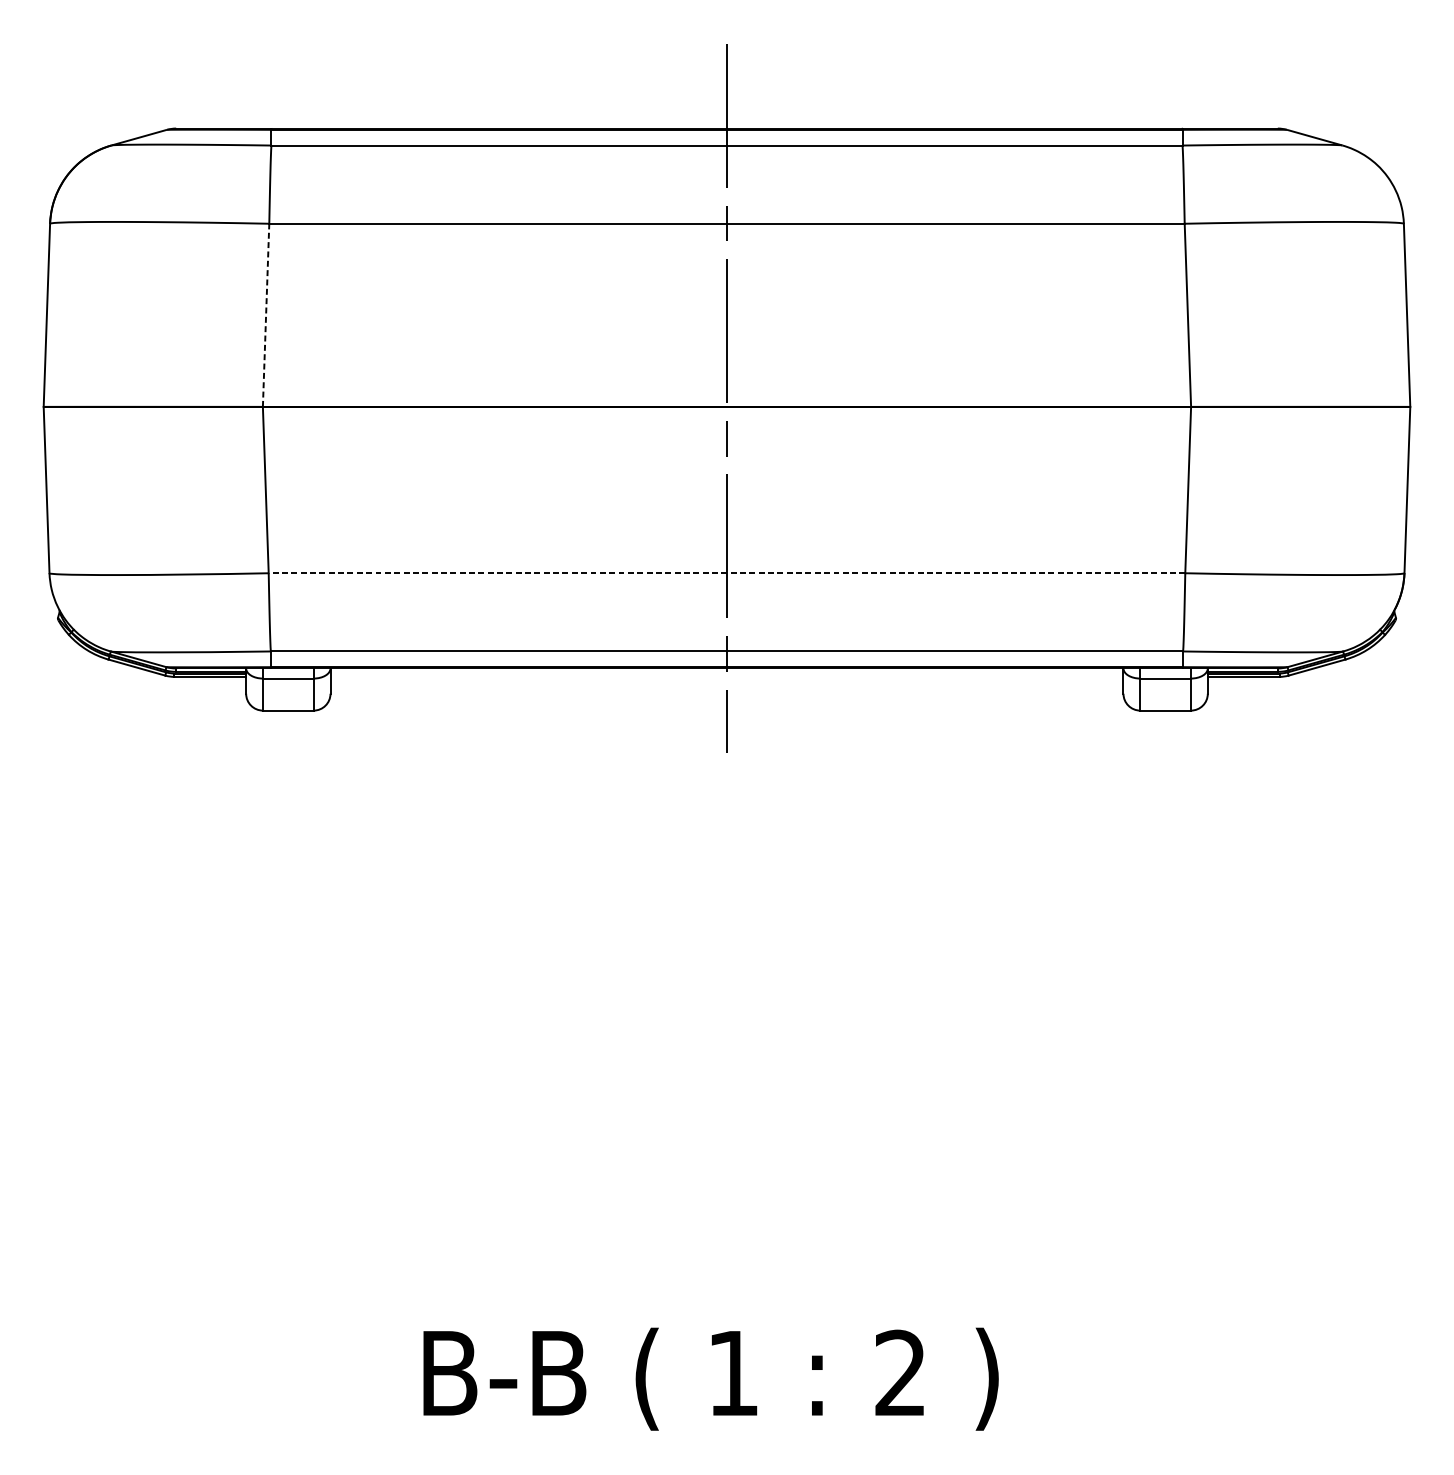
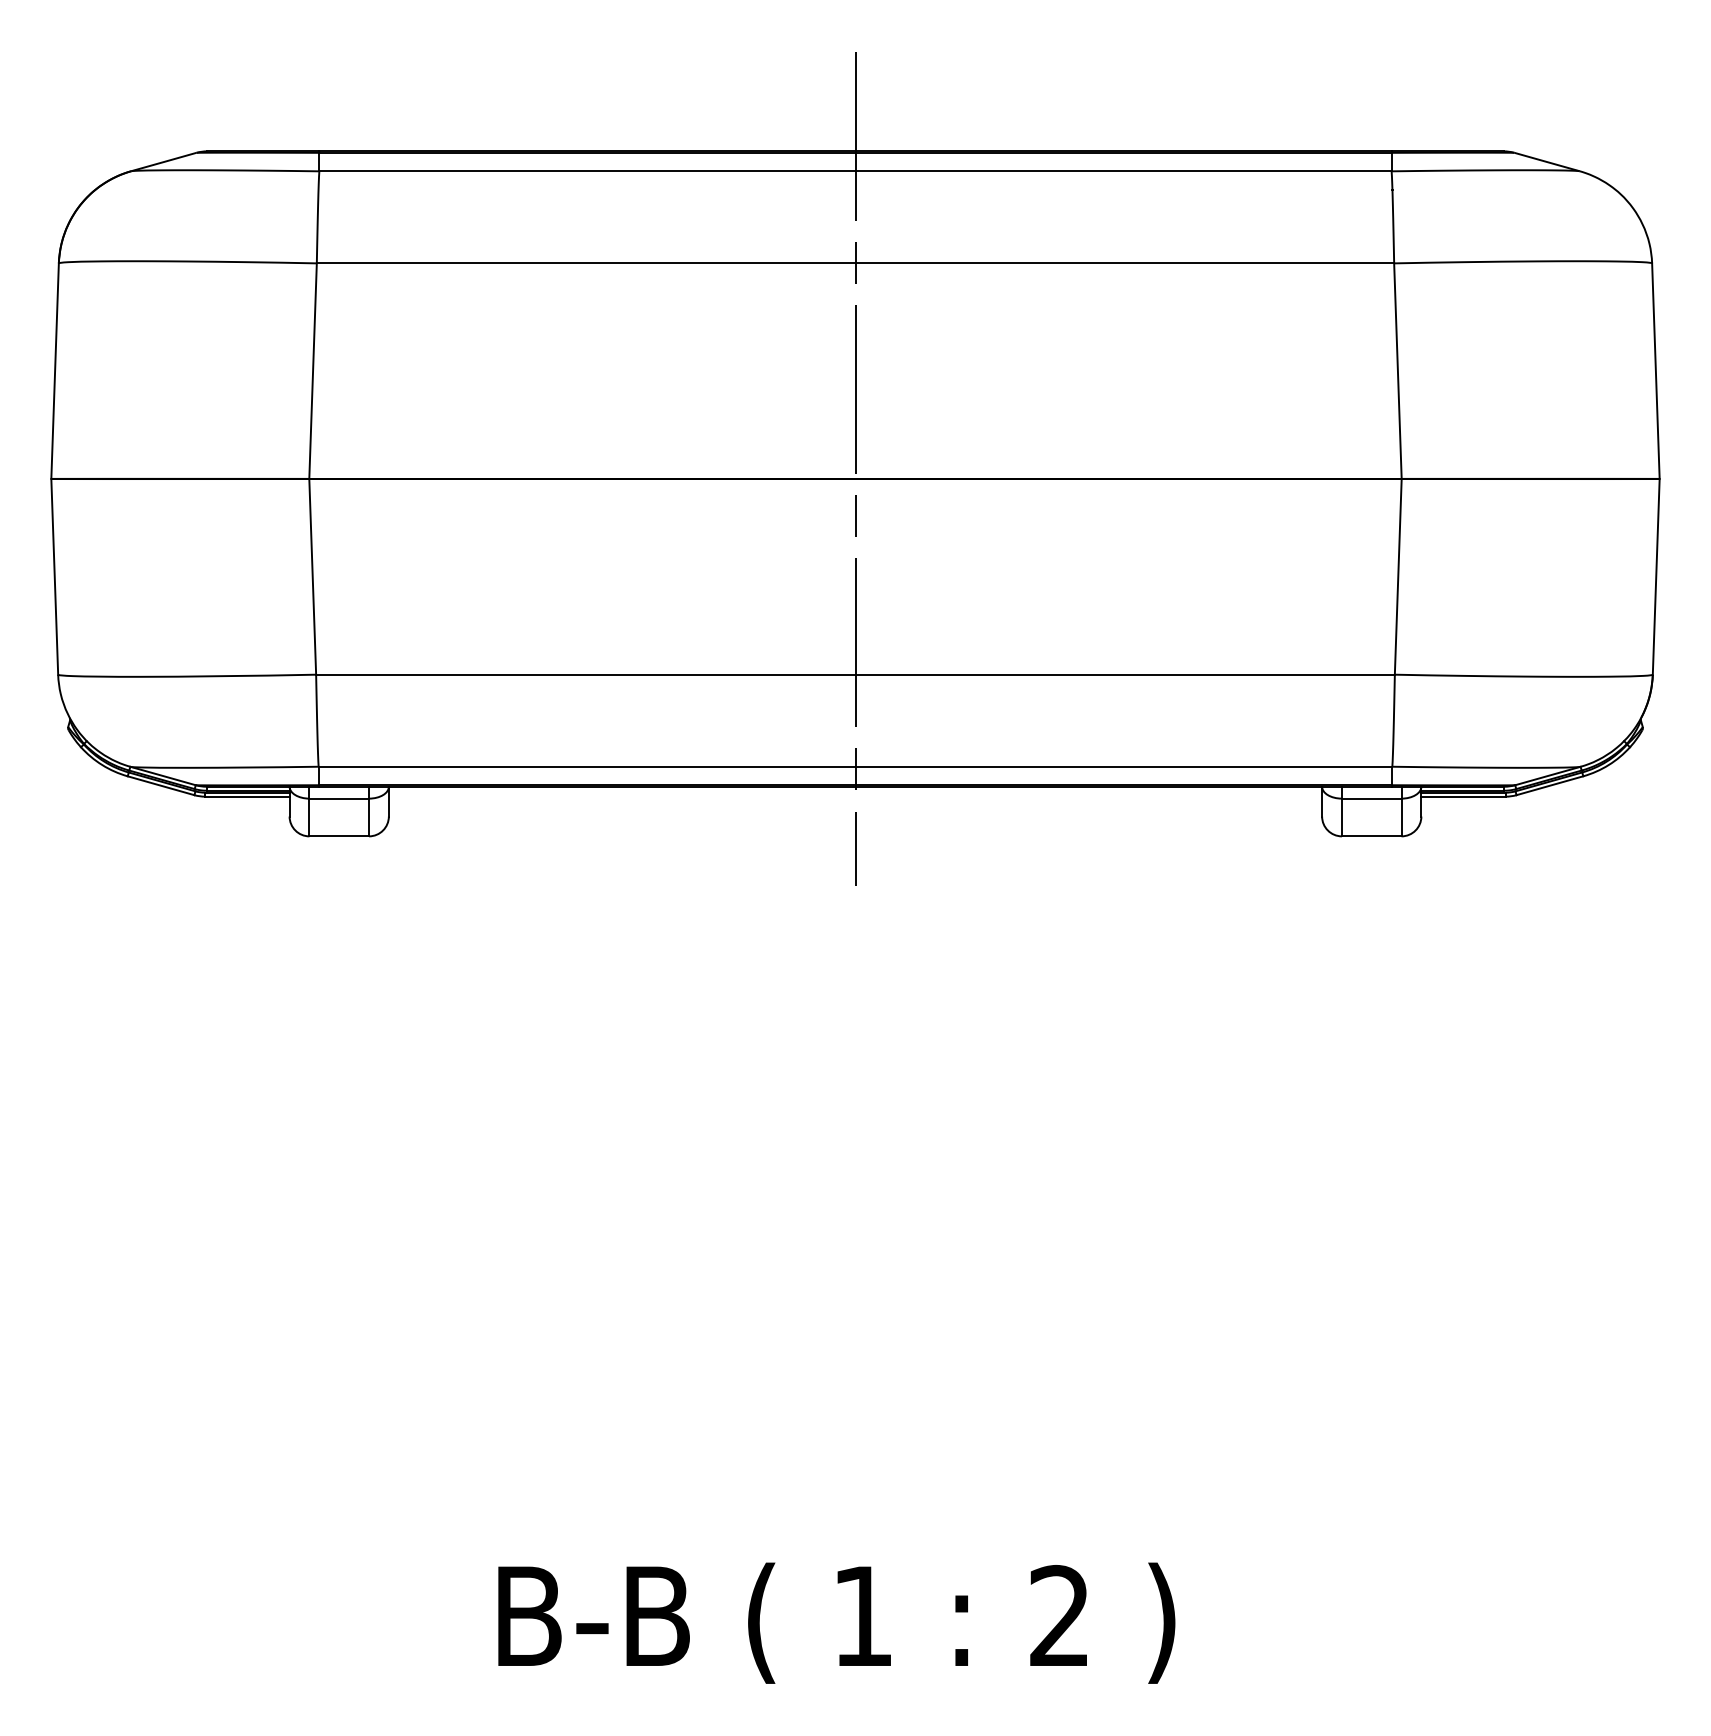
line: (266, 315) -> (313, 371), dashed -> solid
line: (727, 573) -> (855, 674), dashed -> solid

